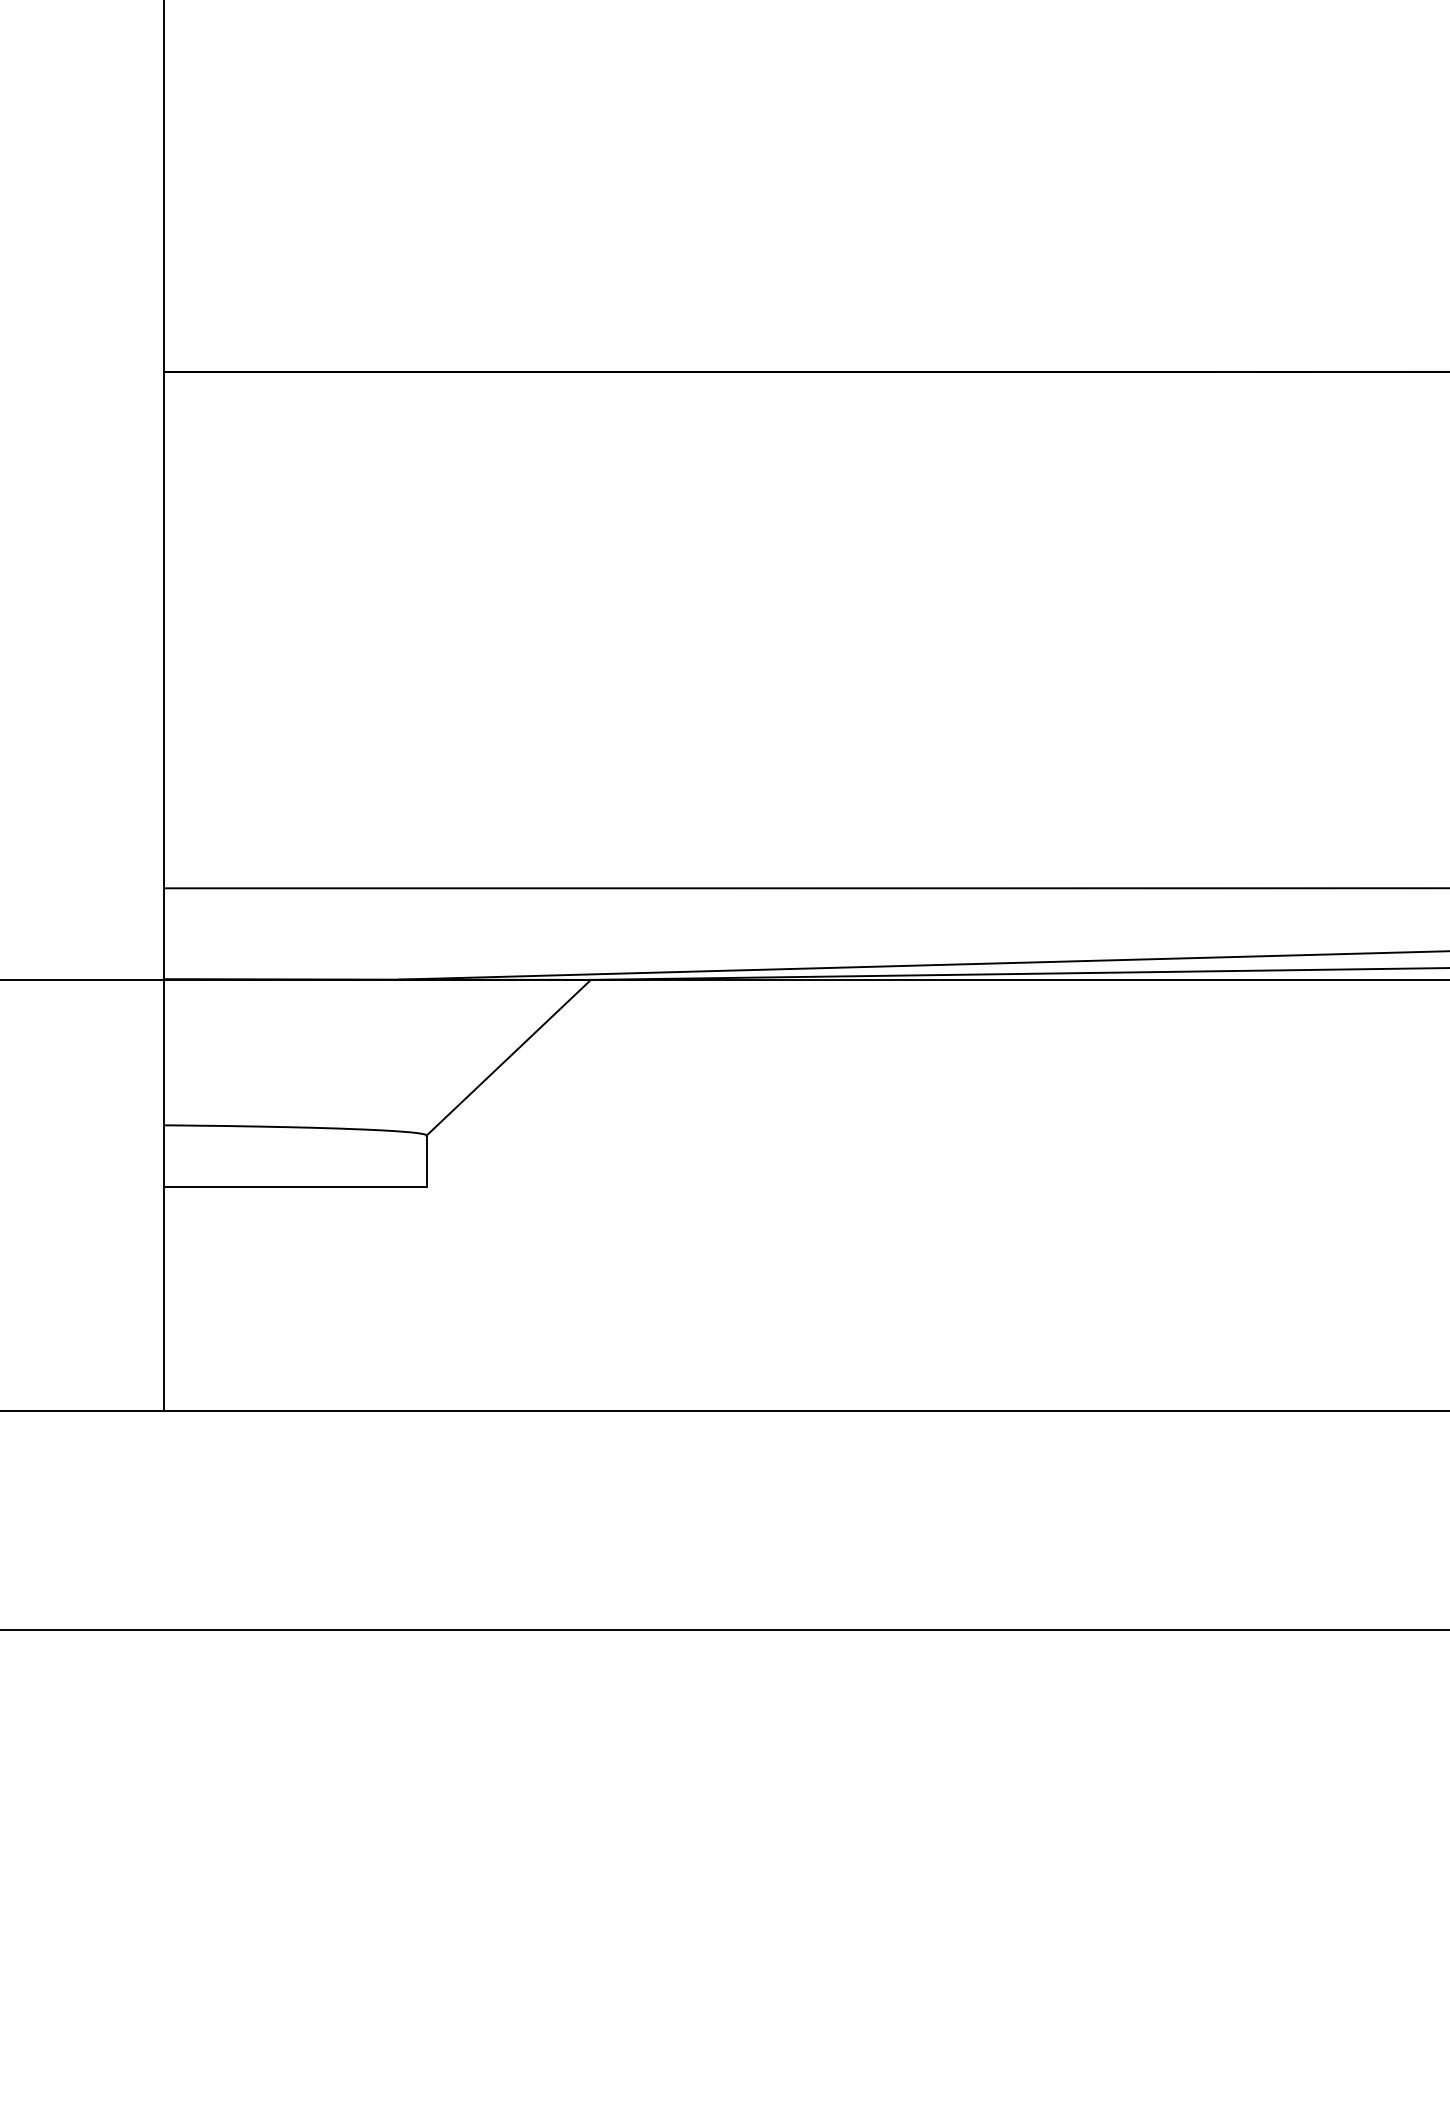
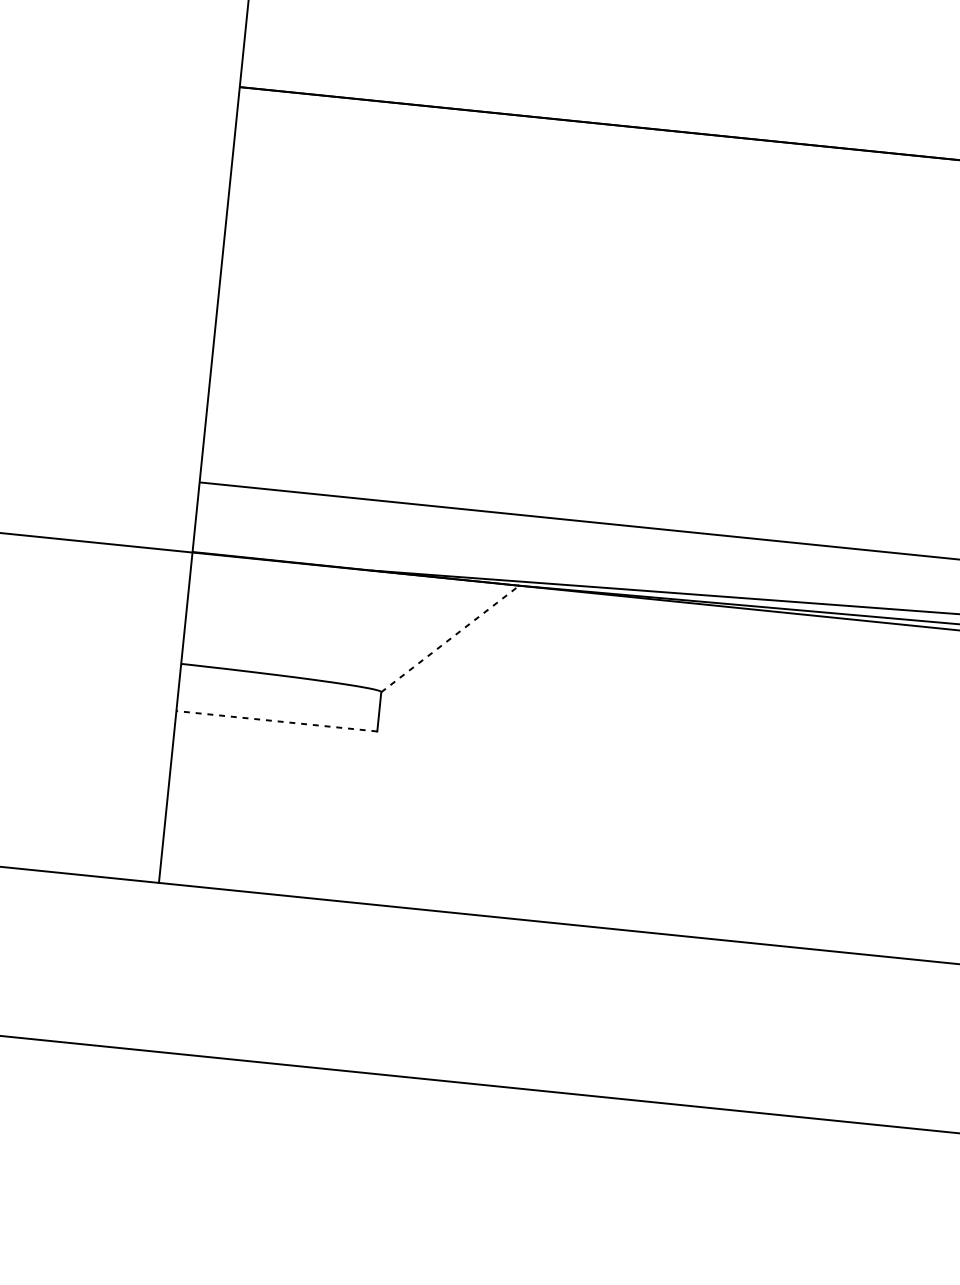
line: (508, 1058) -> (450, 639), solid -> dashed
line: (294, 1186) -> (276, 720), solid -> dashed

